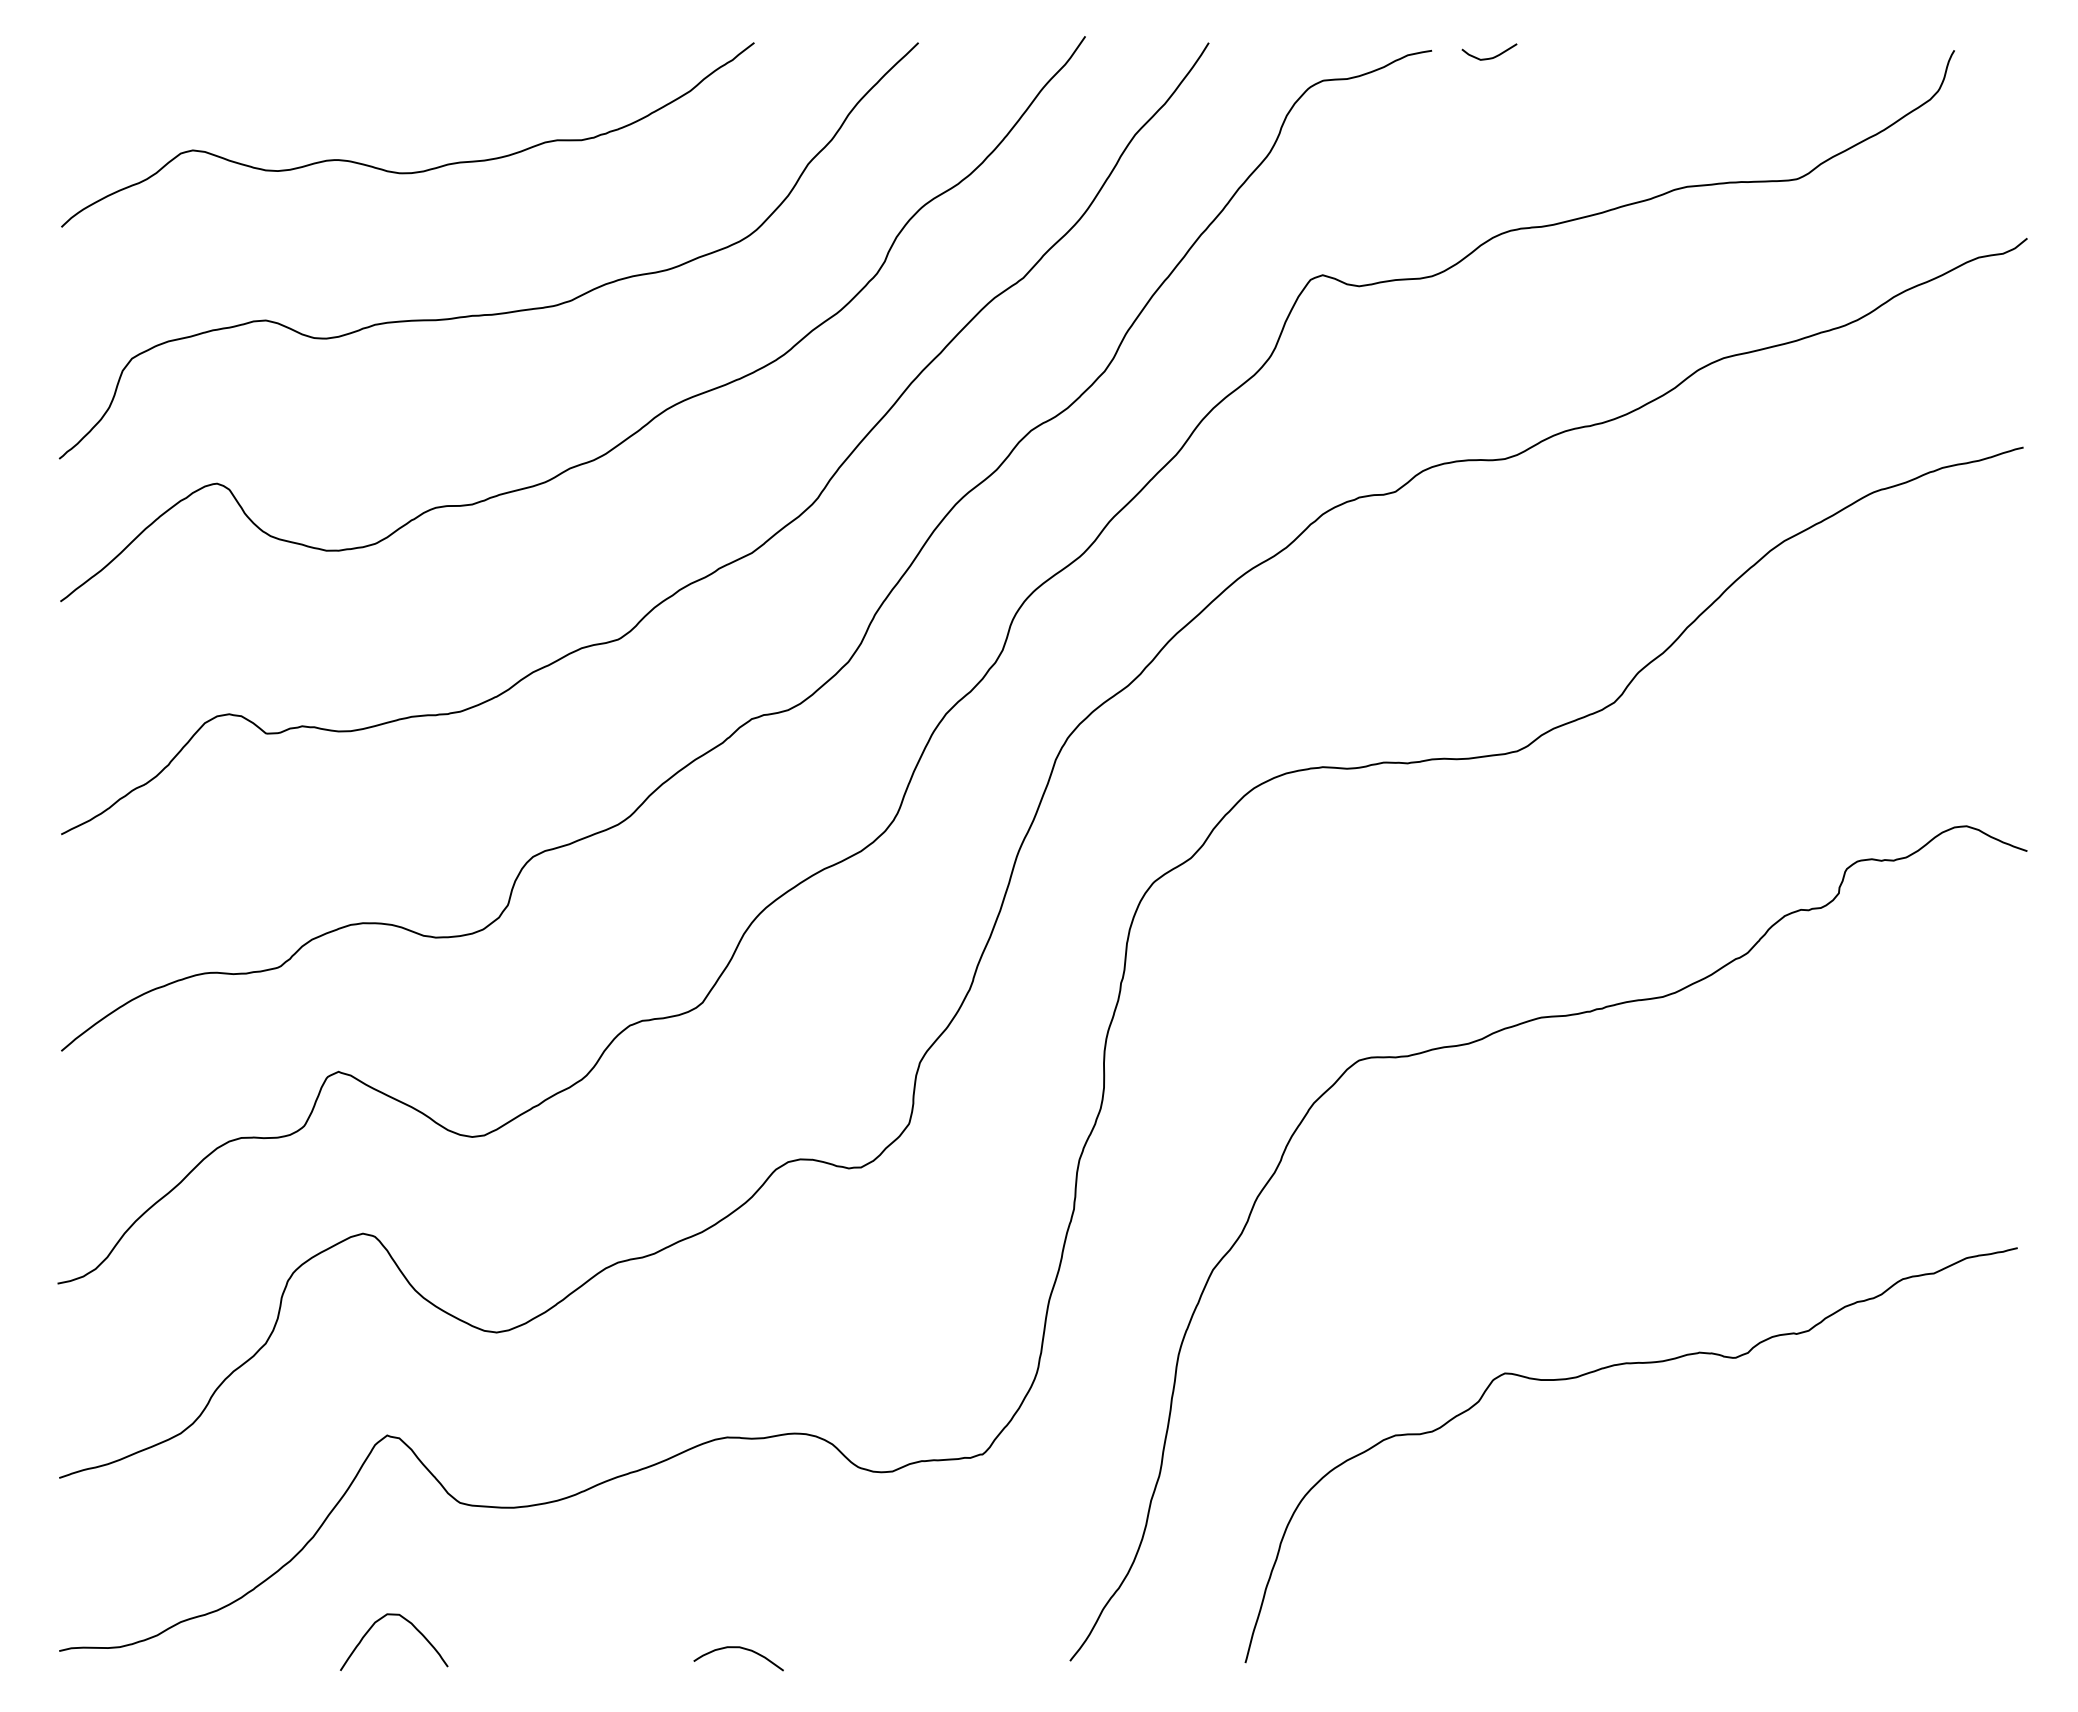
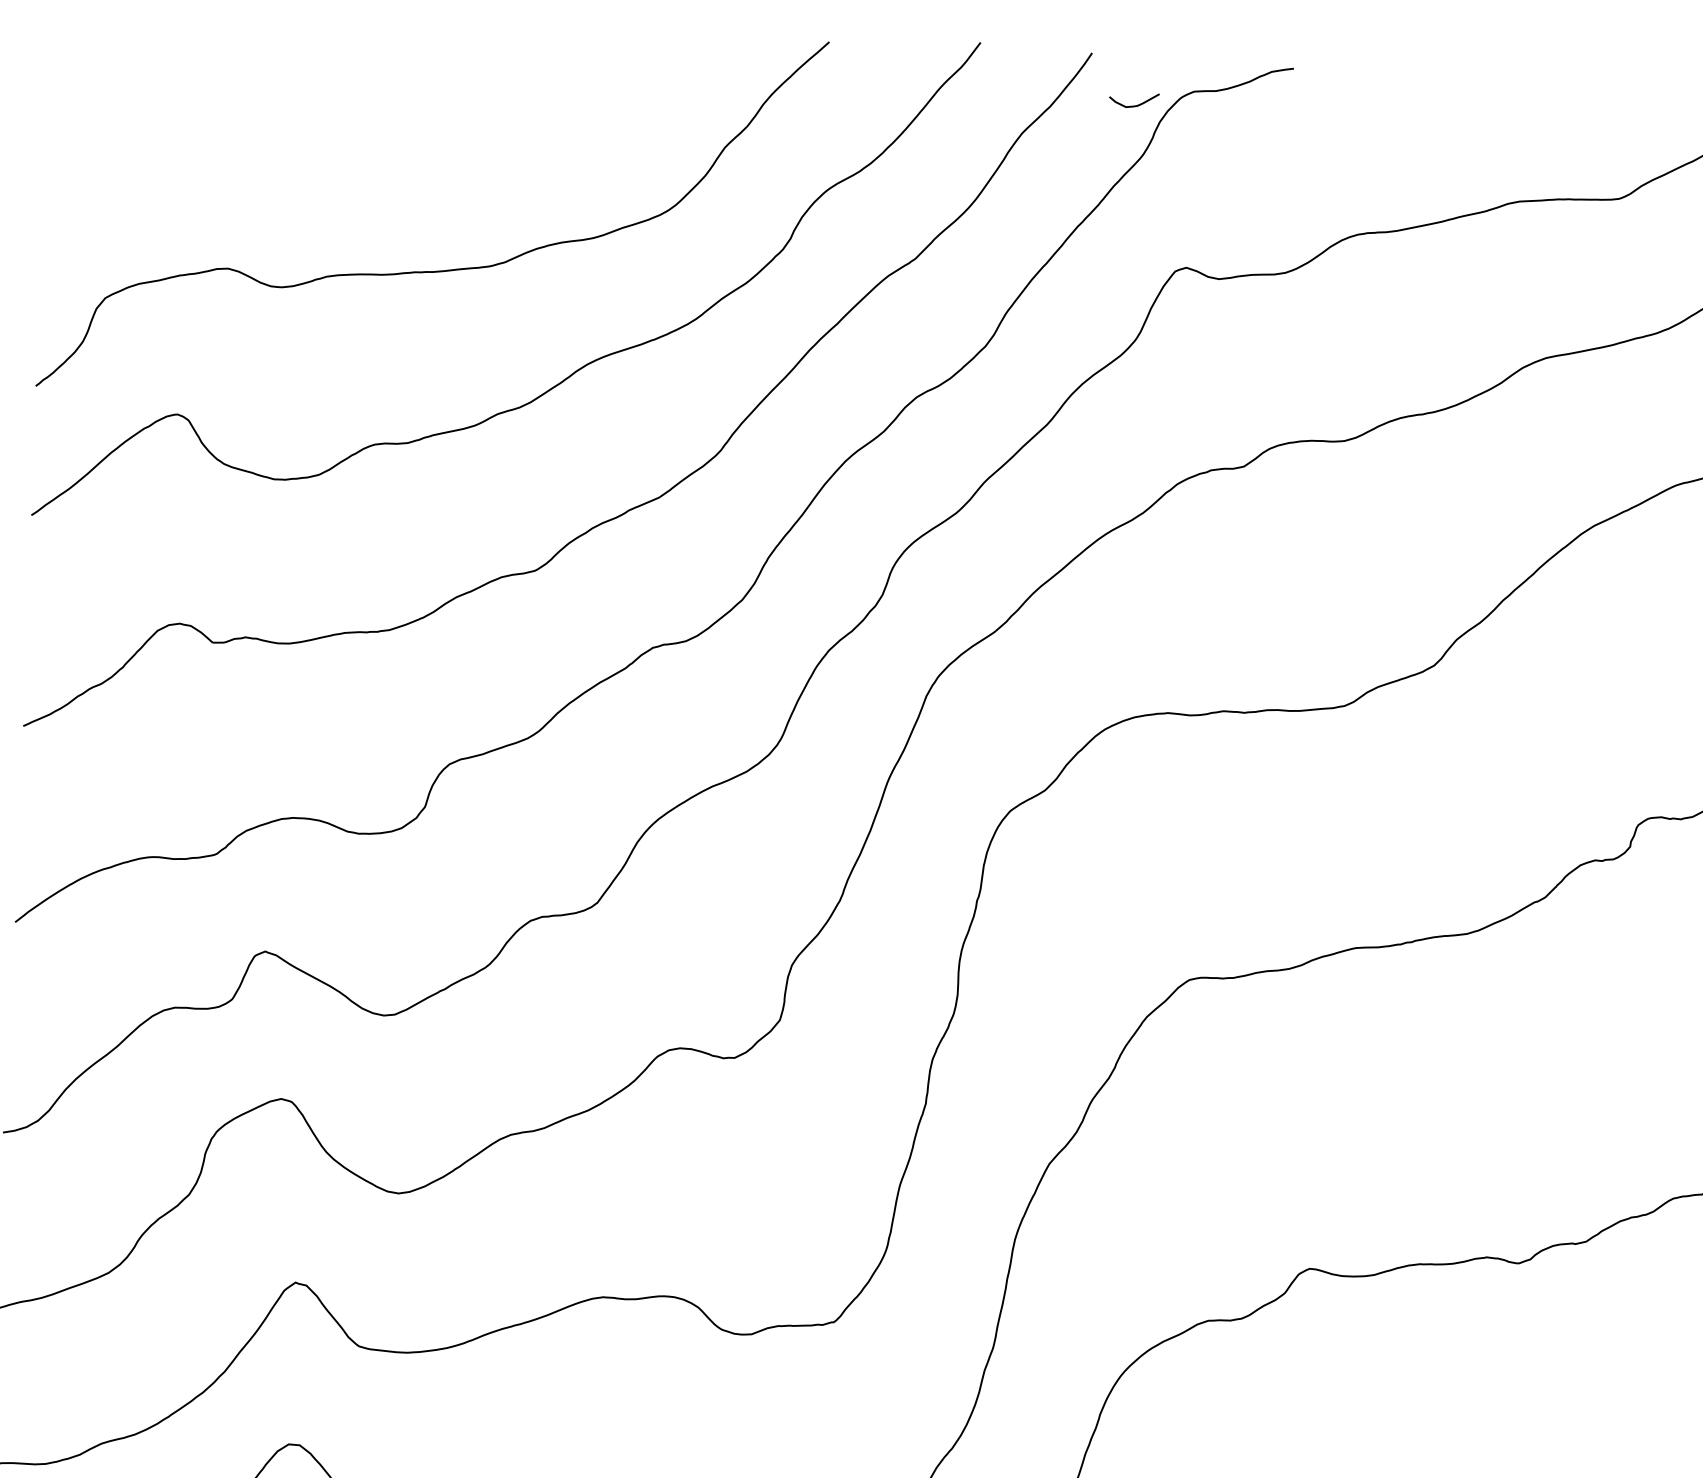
curve: (1489, 57) -> (1134, 105), moved
curve: (414, 171) -> (368, 139), removed

